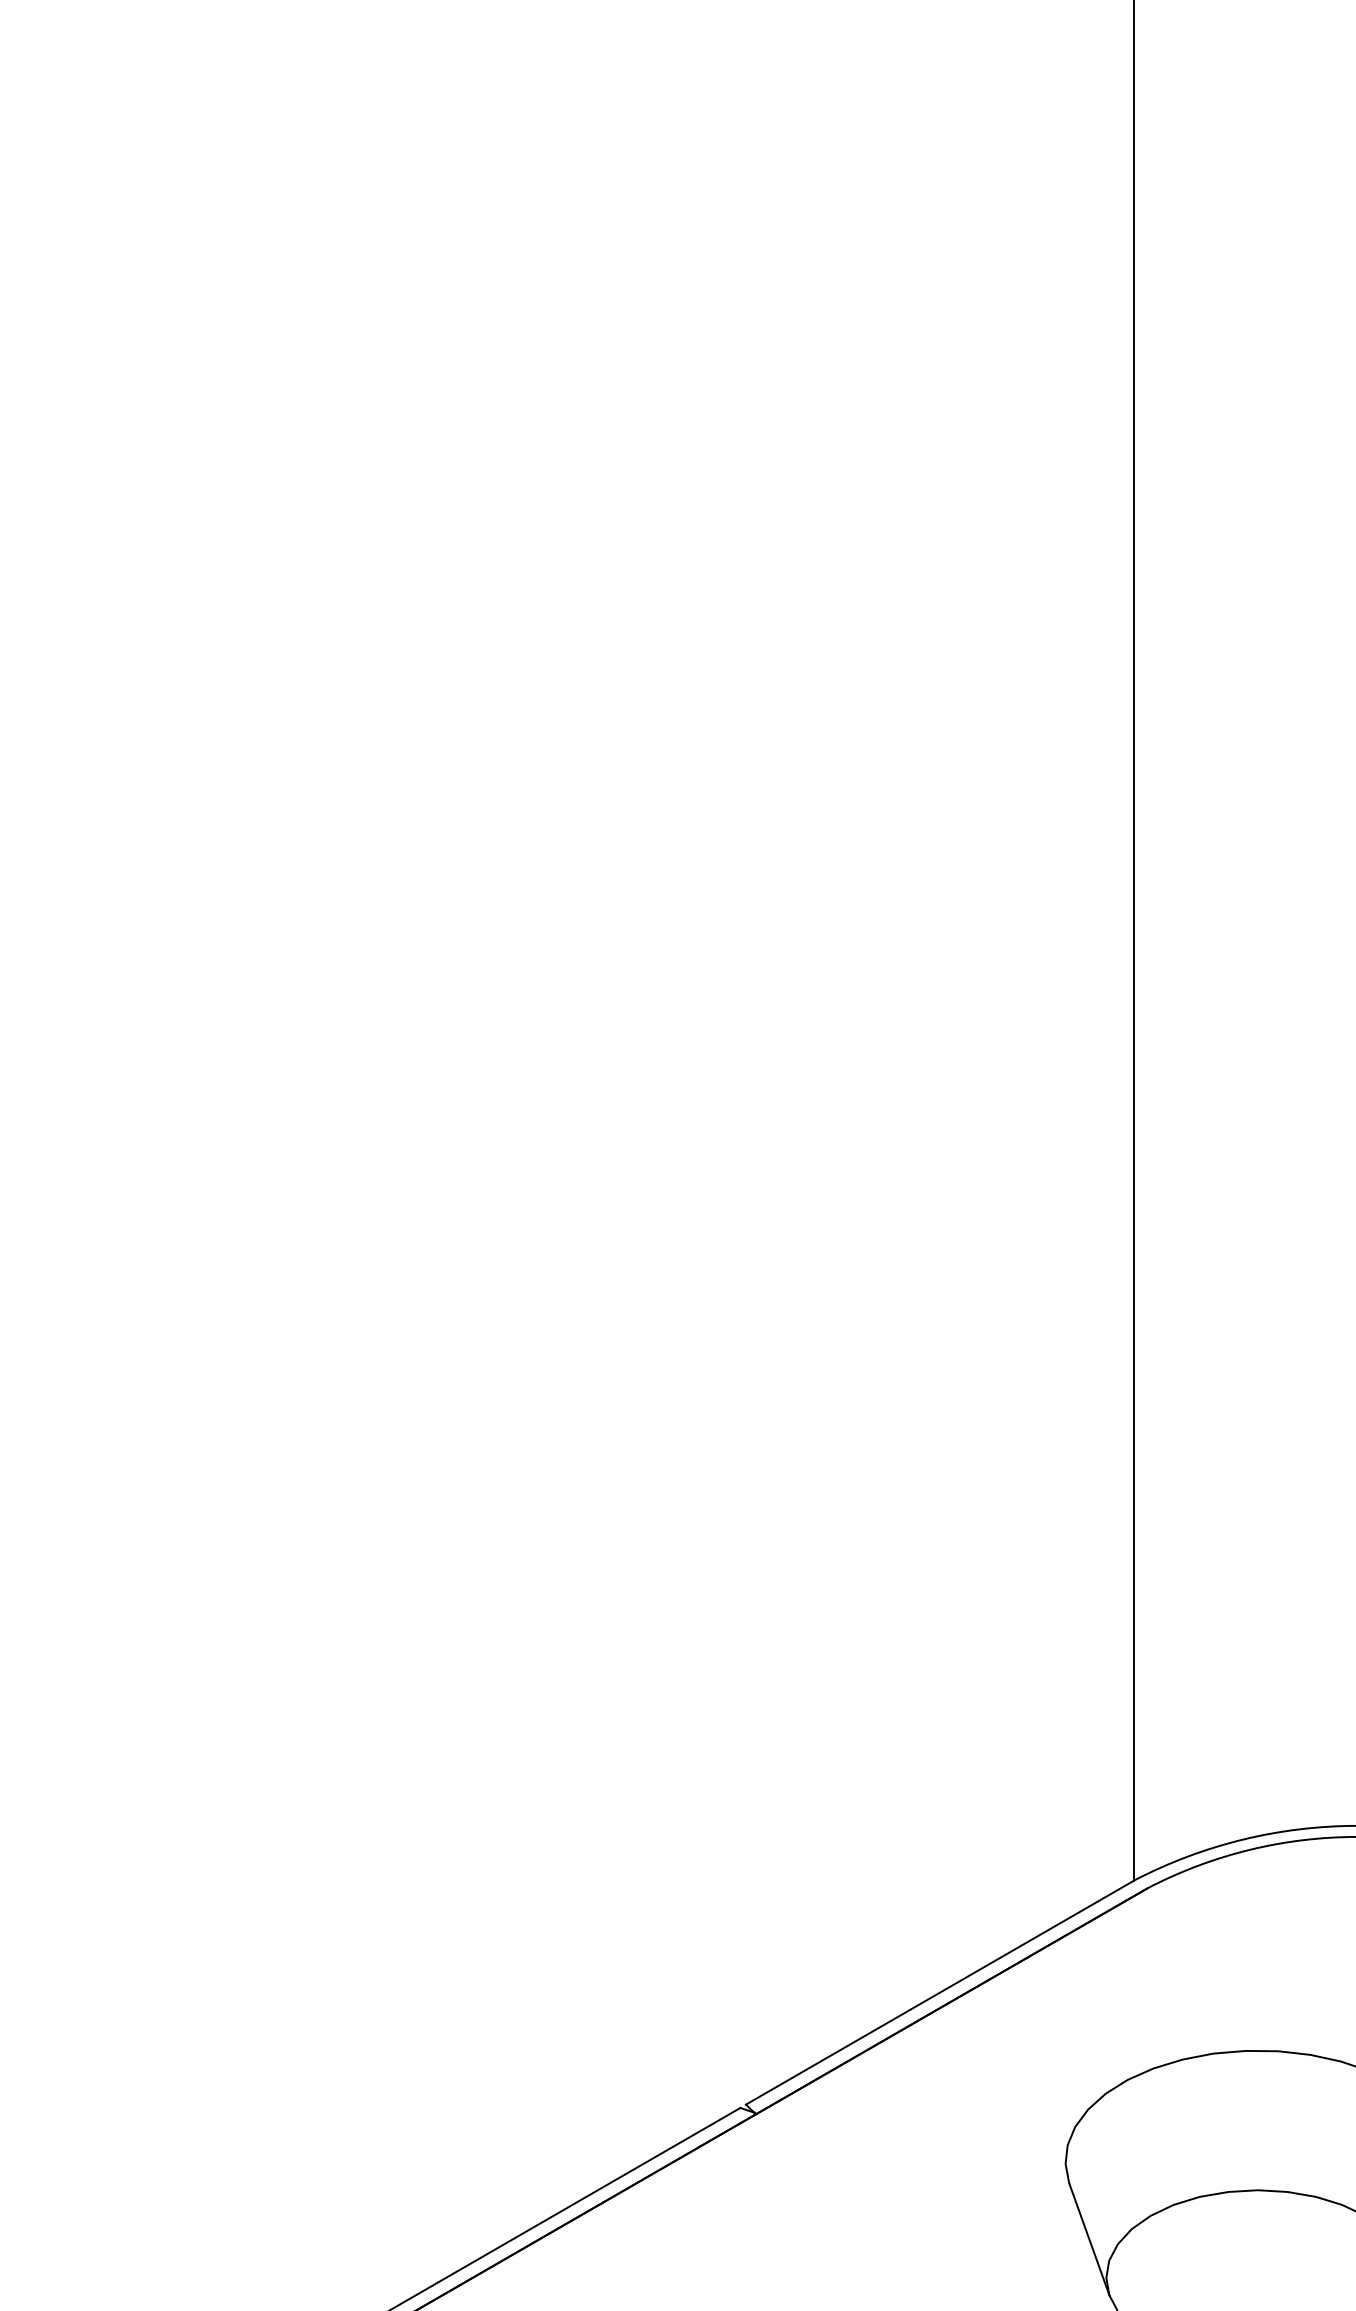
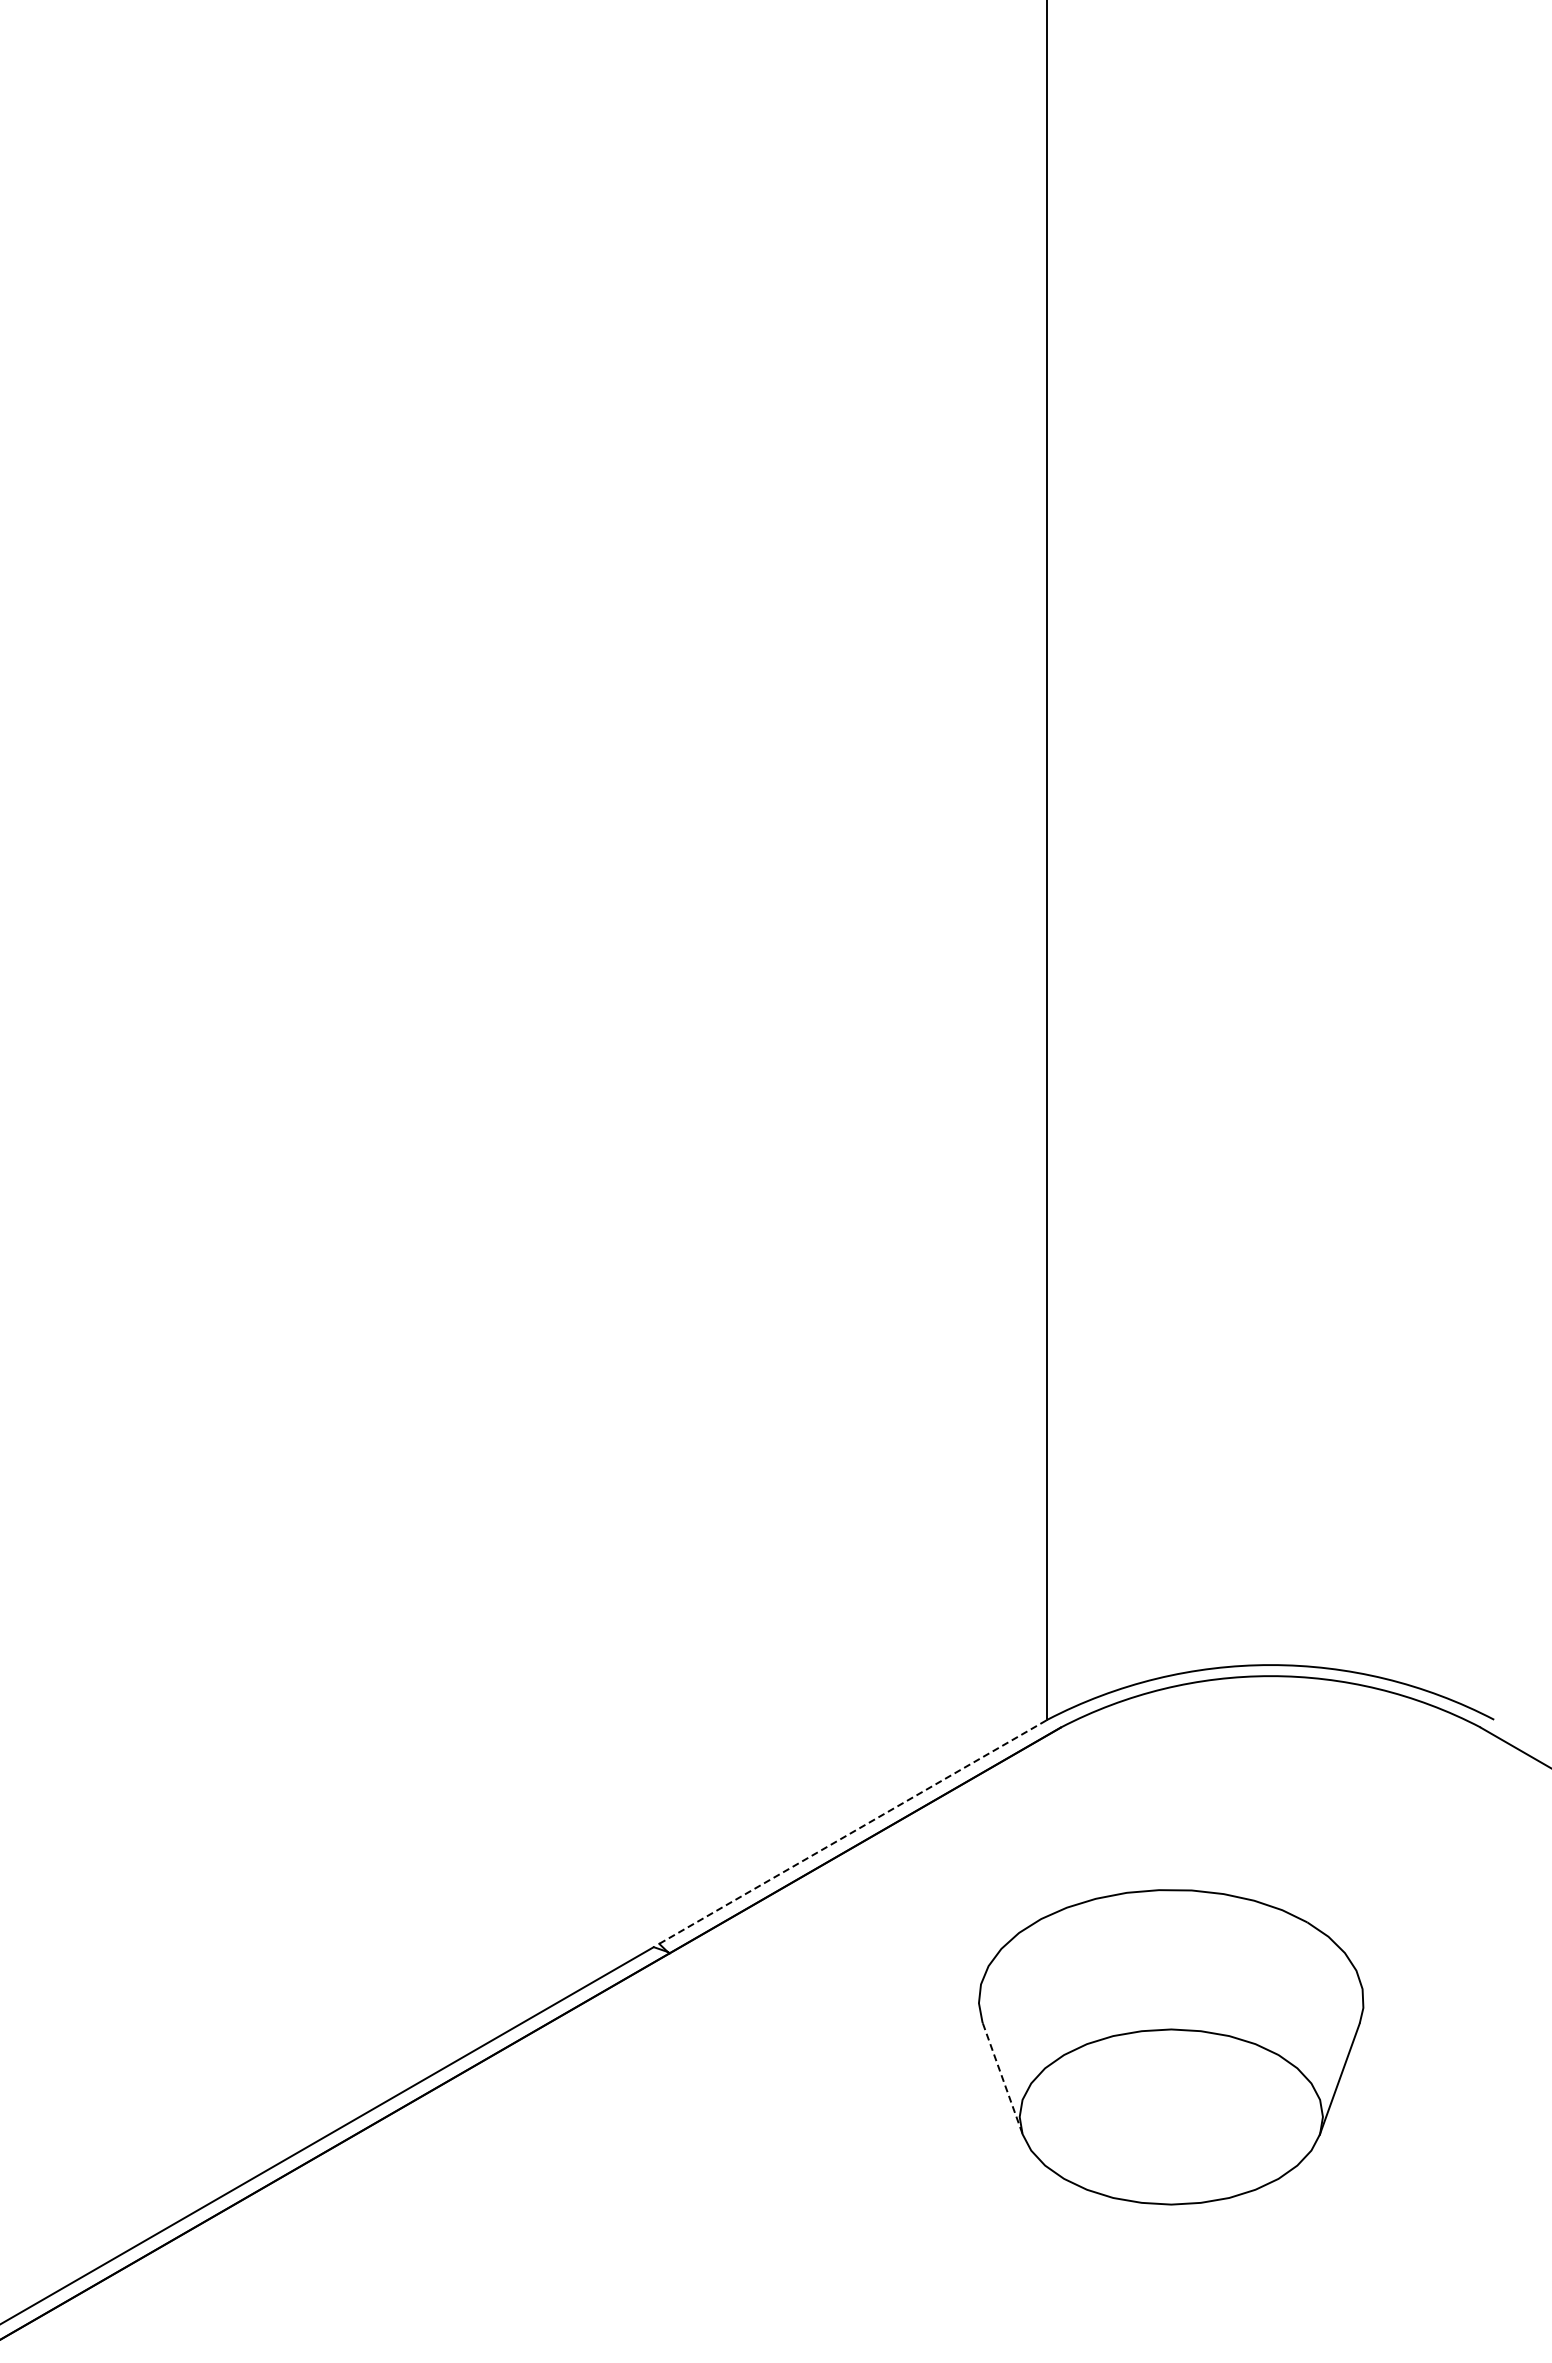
line: (940, 1992) -> (853, 1831), solid -> dashed
line: (1090, 2240) -> (1003, 2079), solid -> dashed

